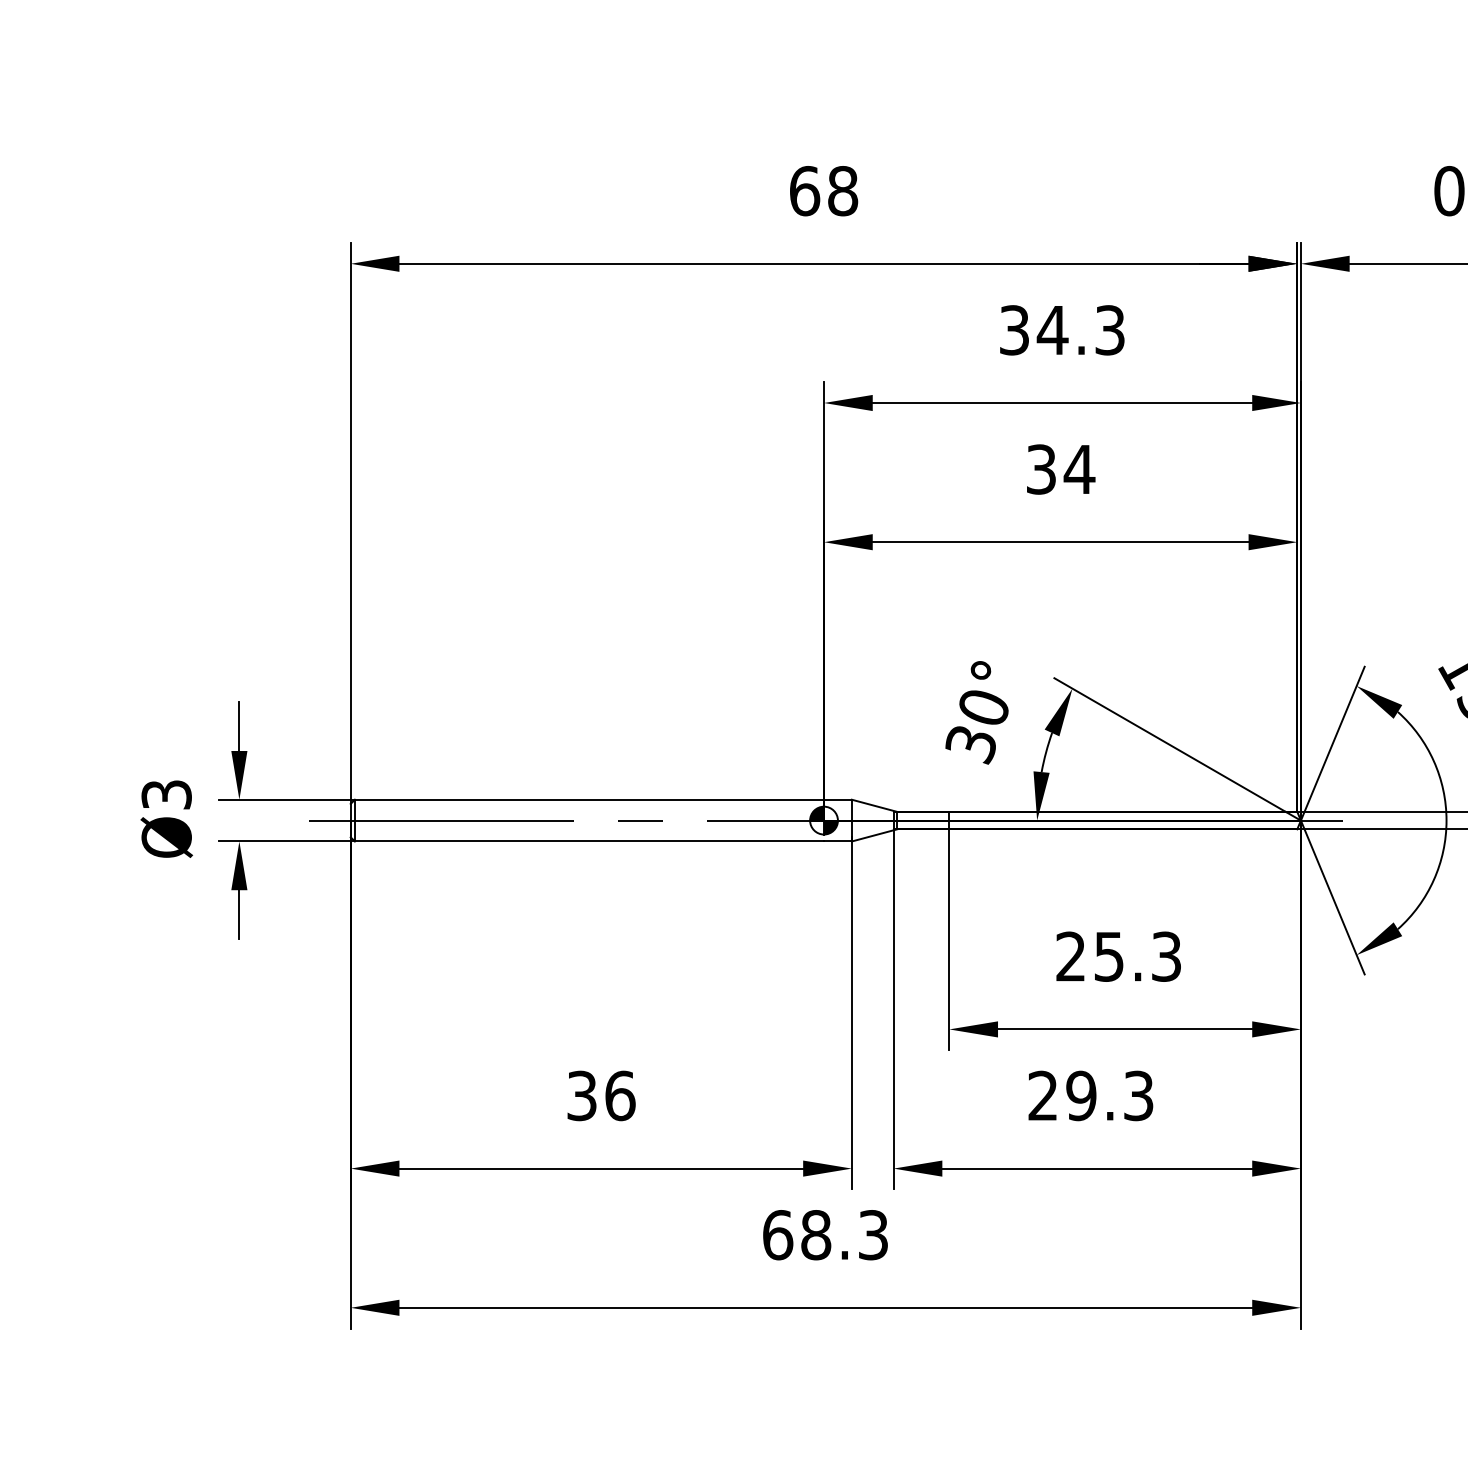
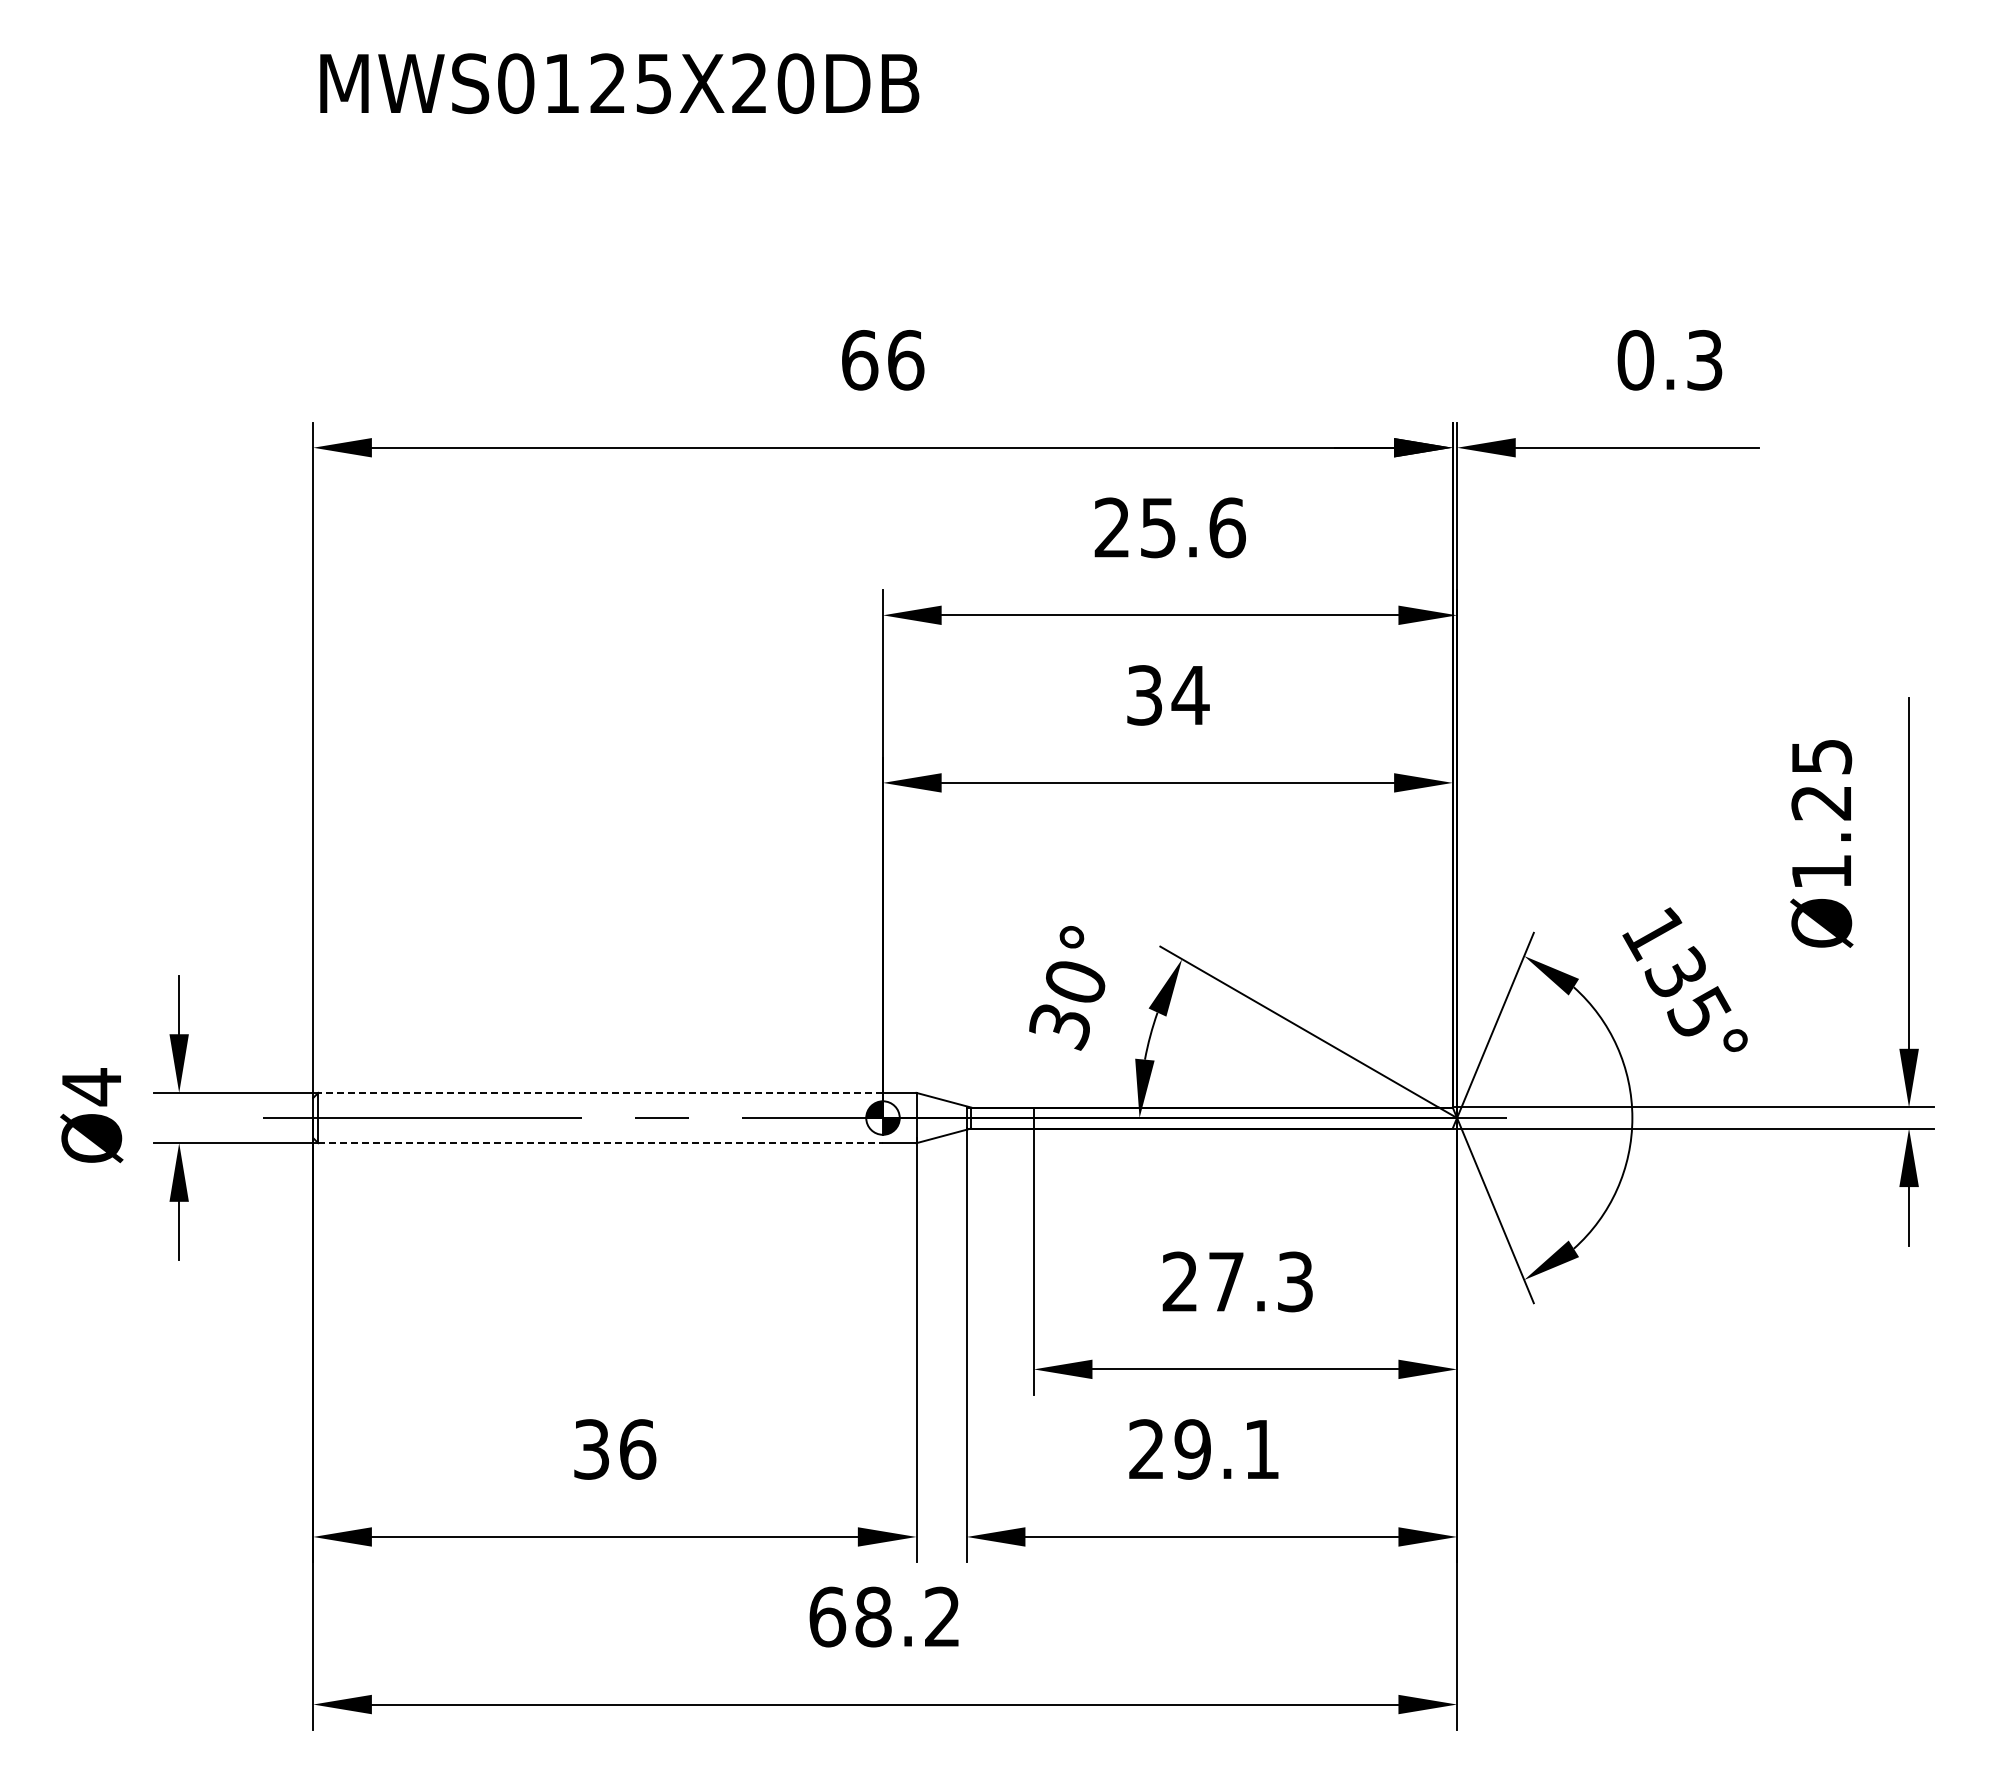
text: (843, 191) -> (906, 360), 68 -> 66
text: (1062, 330) -> (1169, 527), 34.3 -> 25.6
text: (166, 795) -> (91, 1087), Ø3 -> Ø4
line: (589, 799) -> (600, 1092), solid -> dashed
line: (590, 841) -> (601, 1143), solid -> dashed
text: (1109, 957) -> (1226, 1282), 25.3 -> 27.3
text: (1138, 1095) -> (1261, 1449), 29.3 -> 29.1
text: (873, 1234) -> (942, 1616), 68.3 -> 68.2

